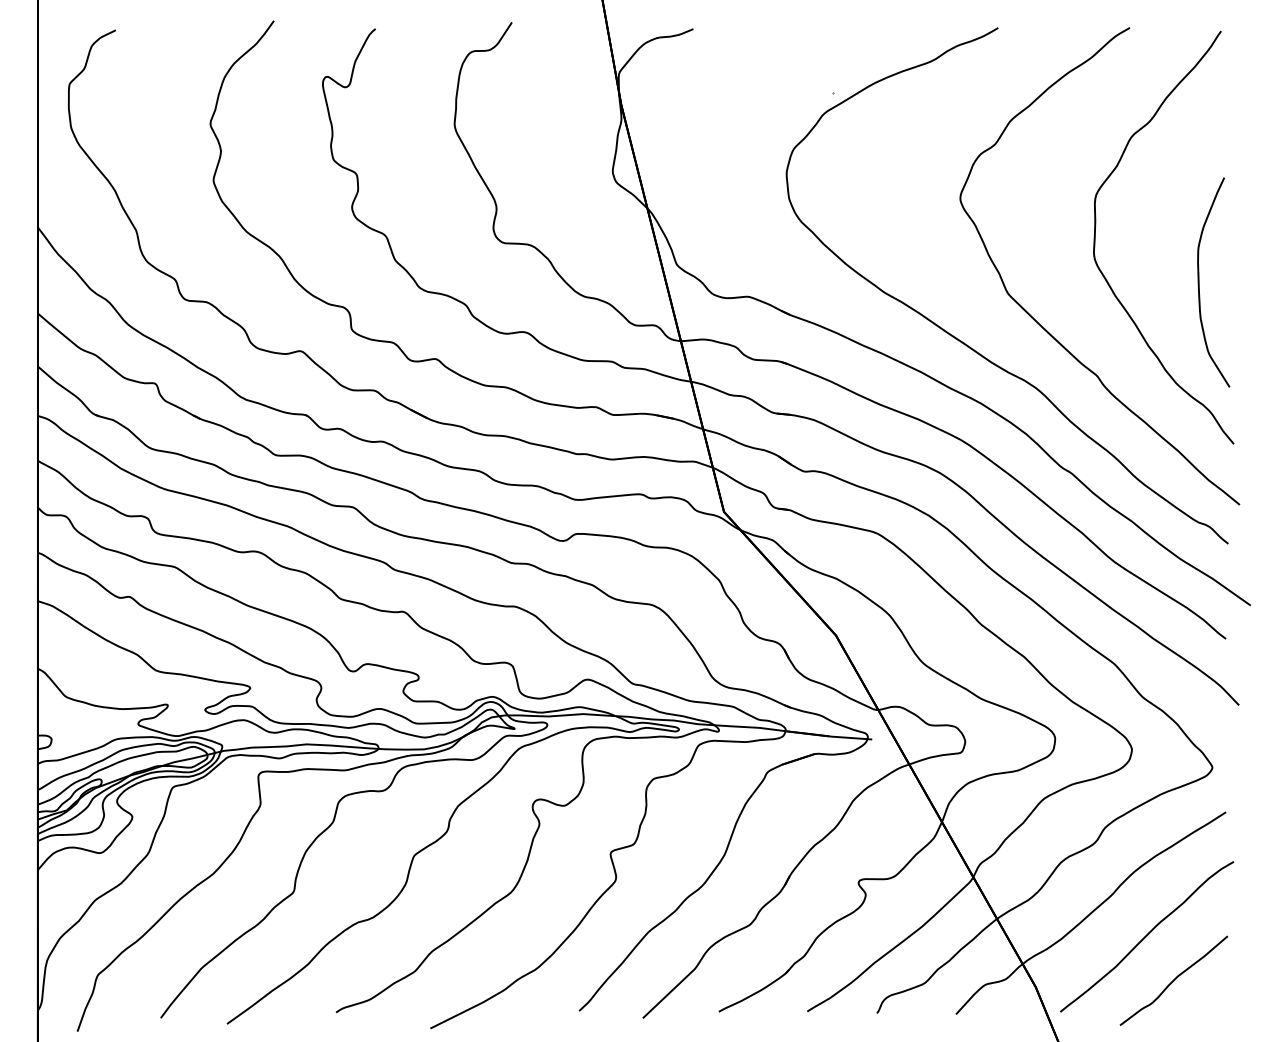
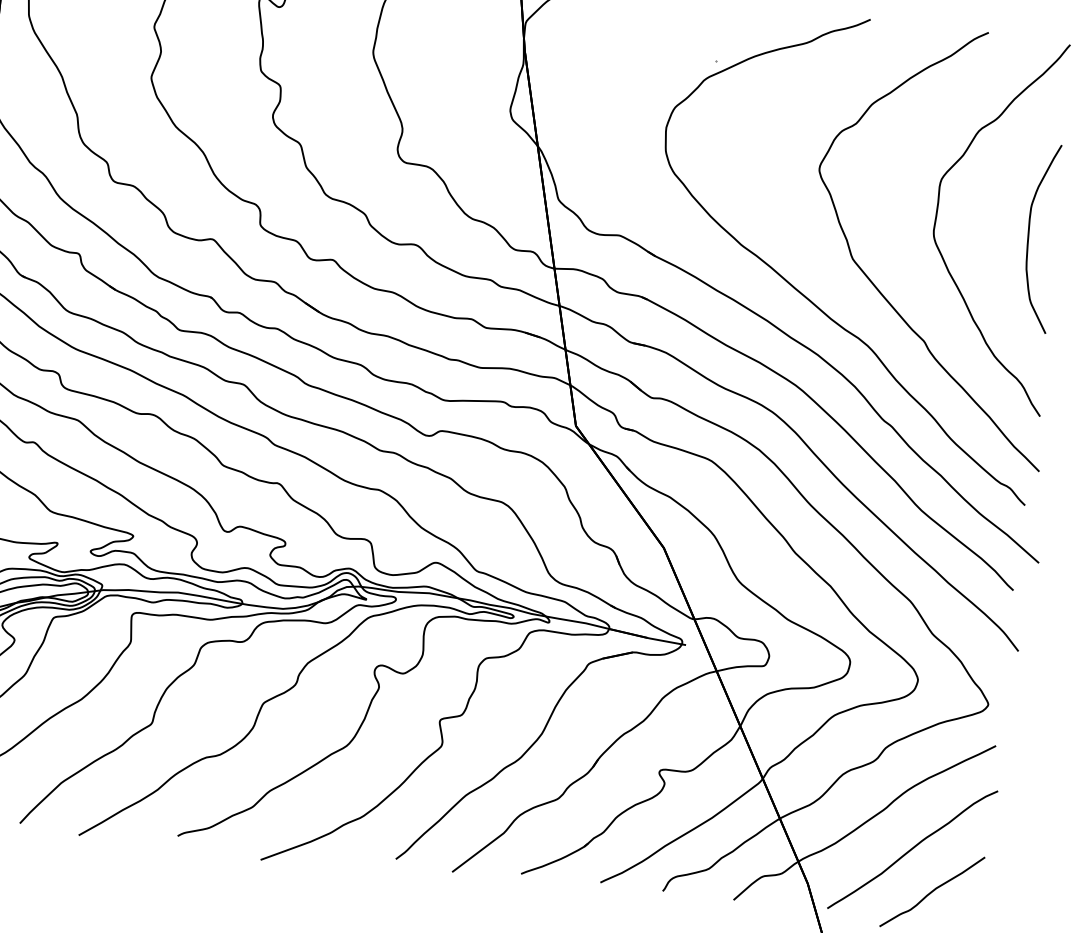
curve: (1199, 282) -> (1029, 236), moved

